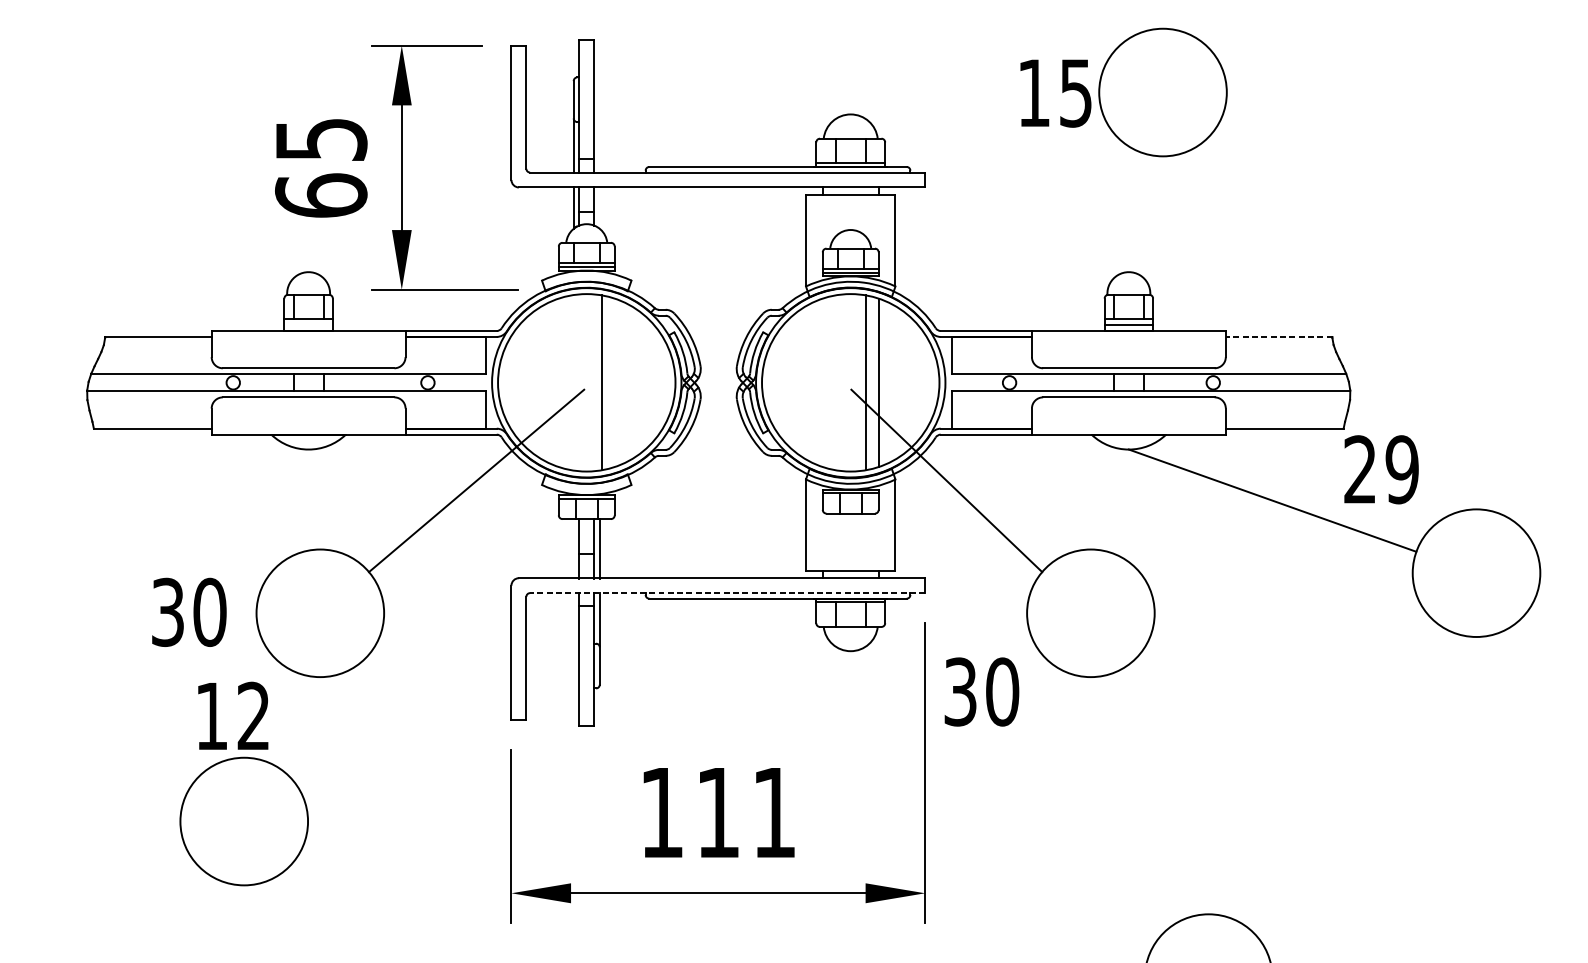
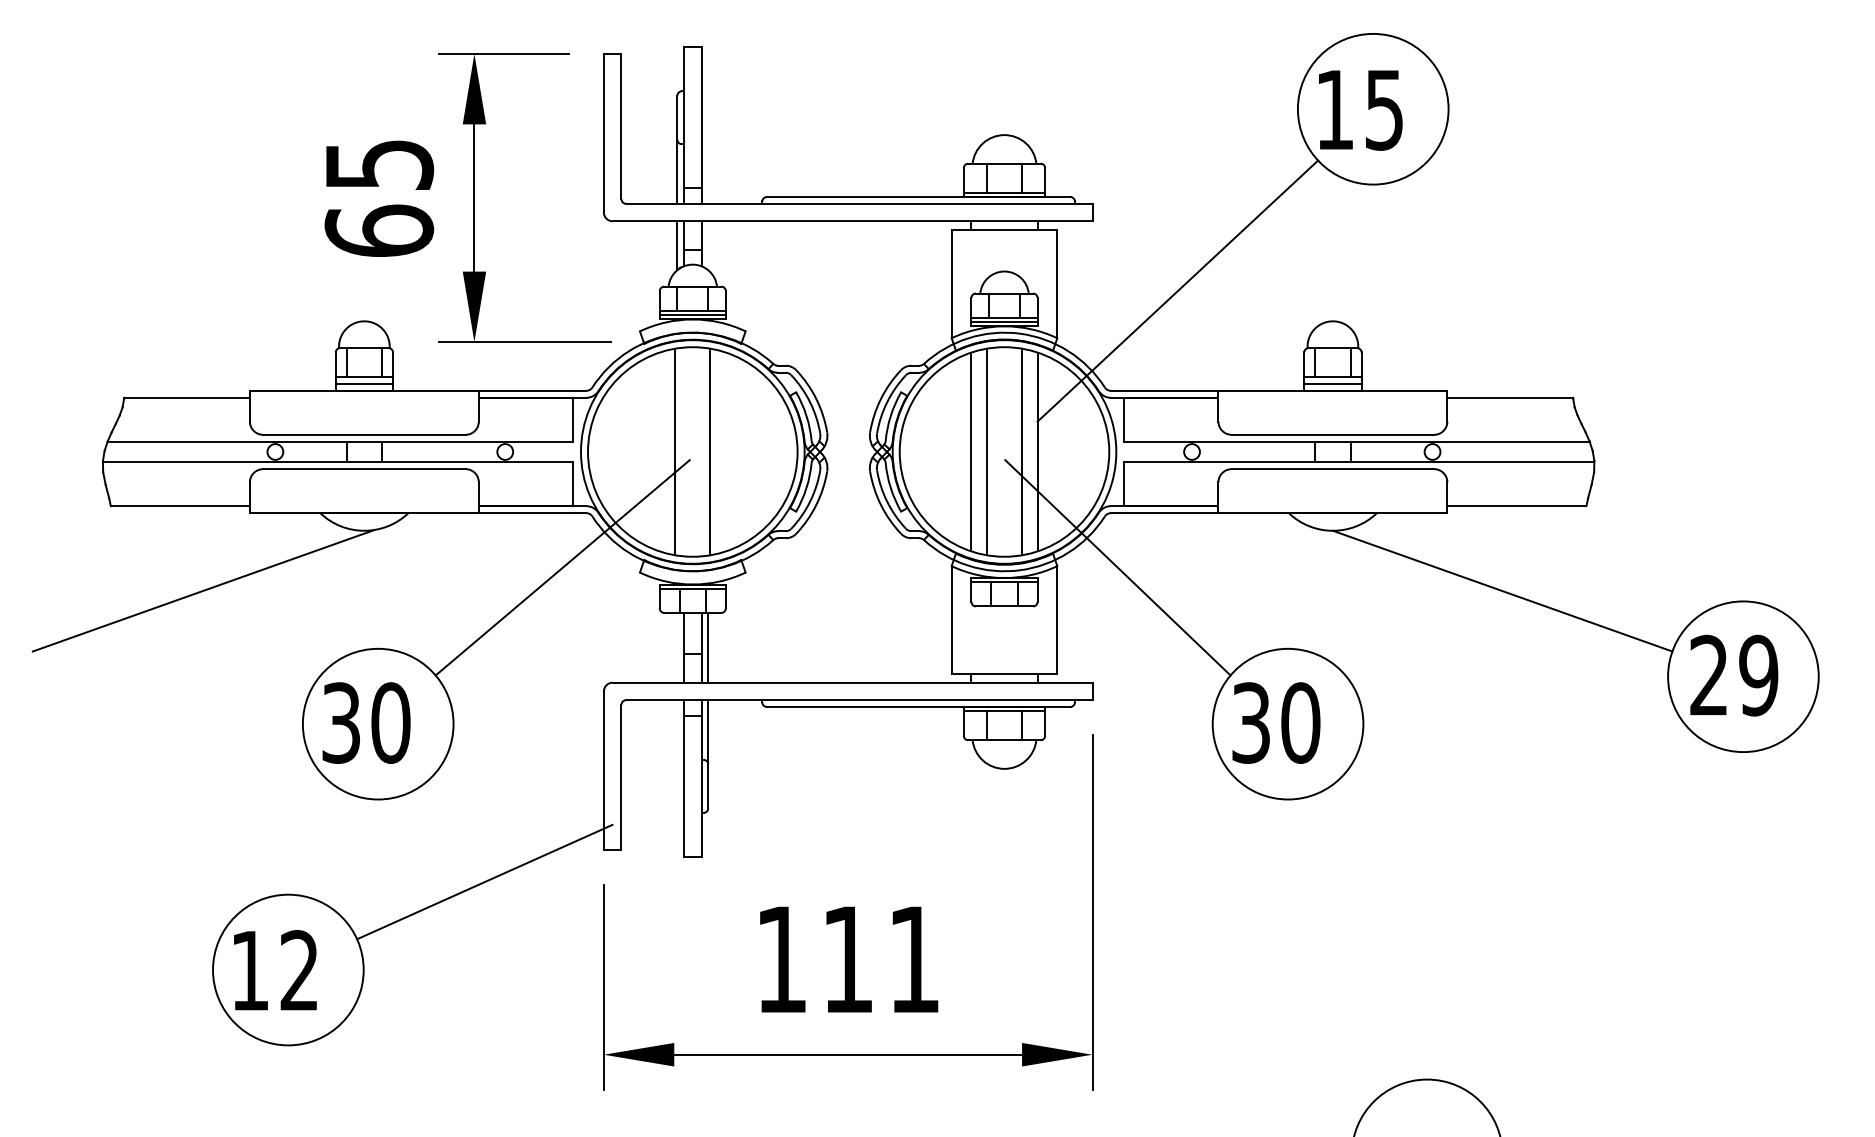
text: (1055, 93) -> (1360, 110), moved
line: (997, 246) -> (1177, 290), added
line: (308, 324) -> (364, 383), added
line: (1279, 336) -> (1510, 397), dashed -> solid
line: (572, 382) -> (675, 451), added
line: (822, 382) -> (971, 451), added
line: (835, 382) -> (986, 451), added
text: (1381, 469) -> (1734, 675), moved
line: (171, 500) -> (202, 590), added
line: (727, 593) -> (858, 700), dashed -> solid
text: (189, 611) -> (366, 722), moved
text: (982, 691) -> (1276, 722), moved
text: (233, 716) -> (275, 970), moved
line: (410, 746) -> (484, 881), added

